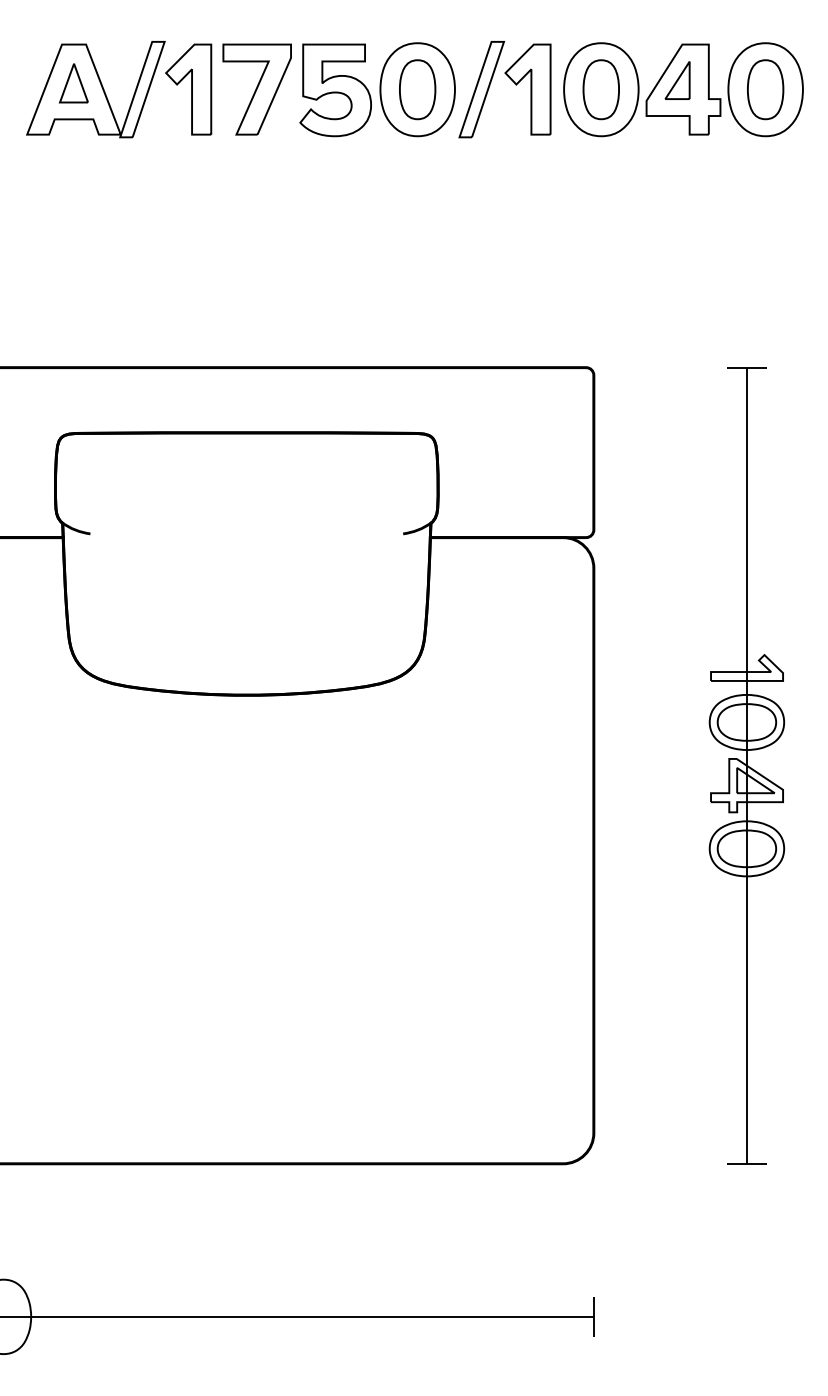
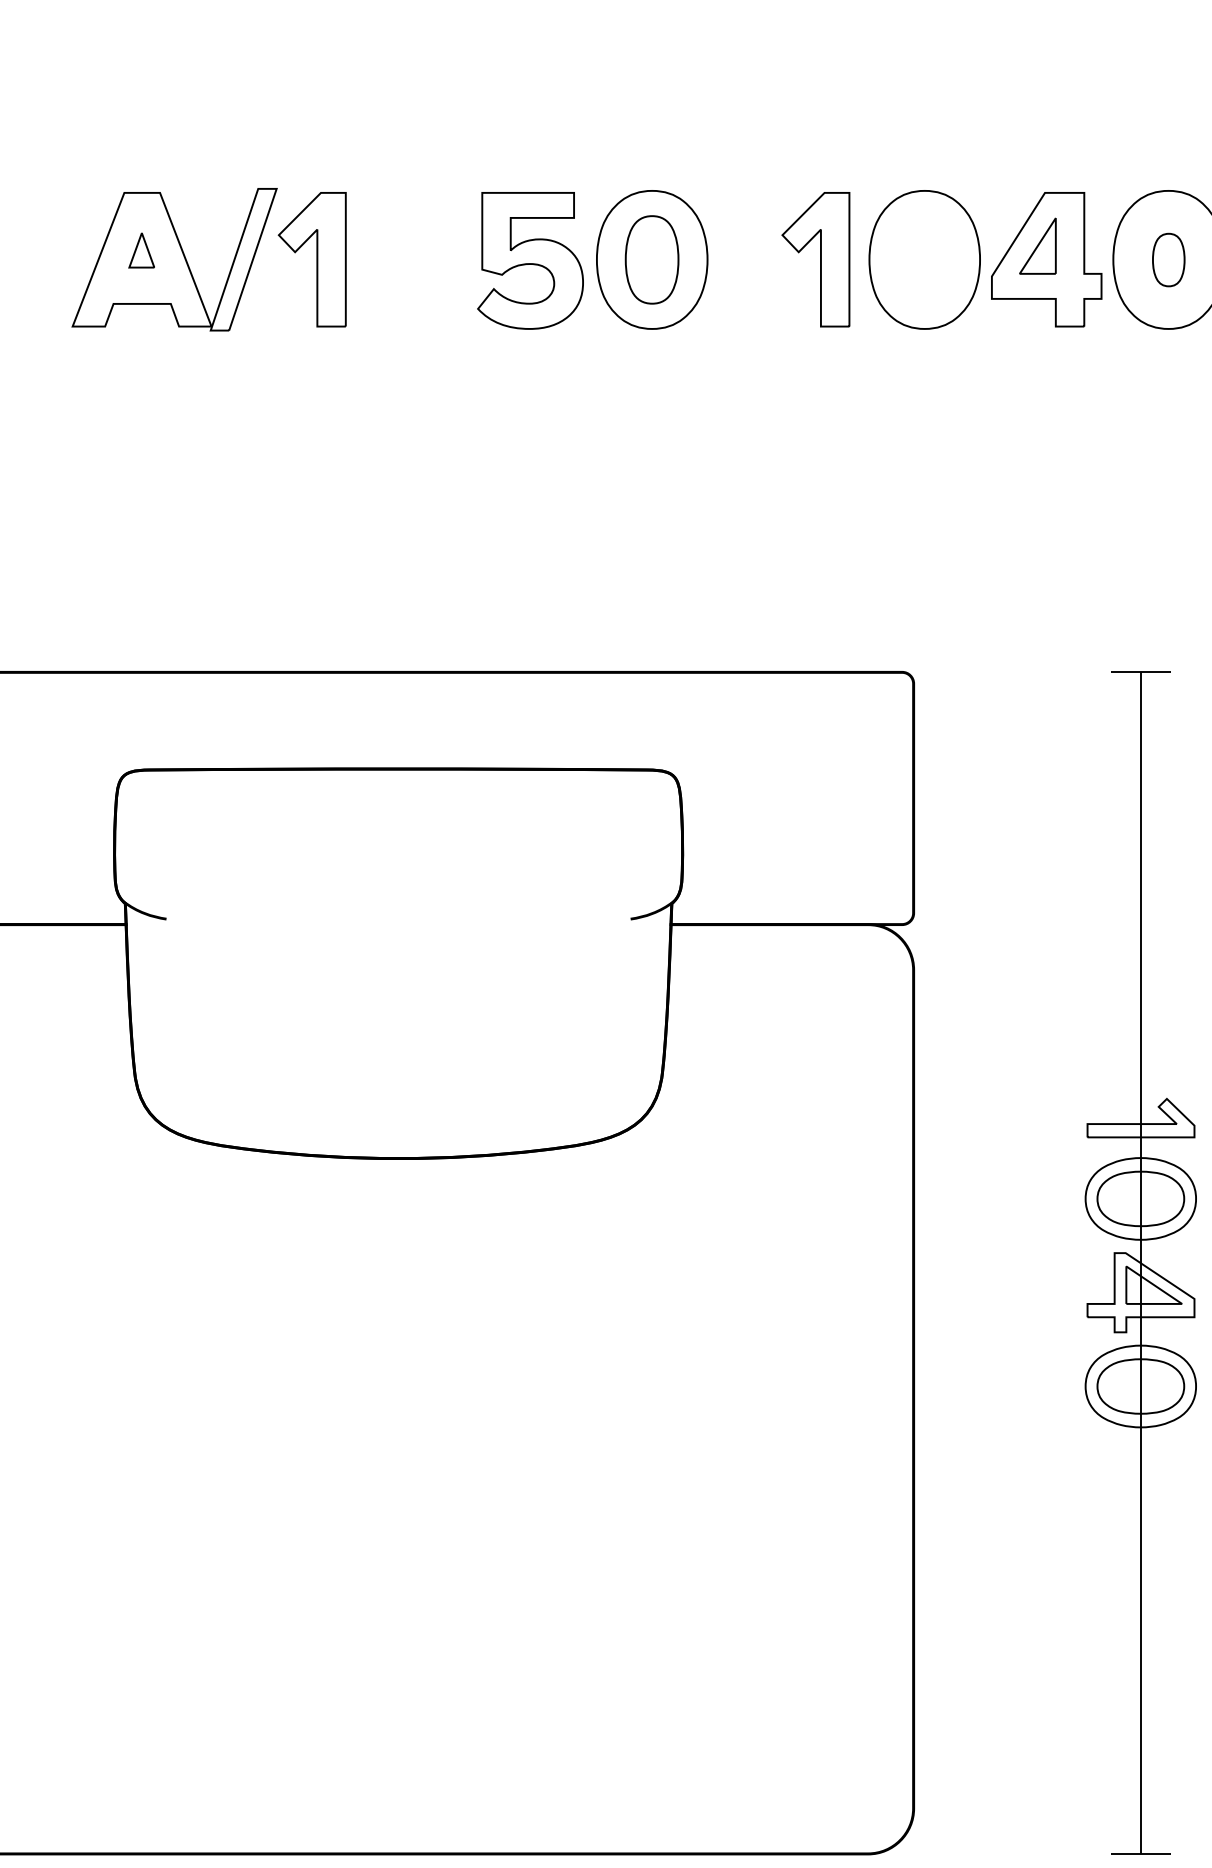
part: (73, 83) -> (141, 250), size x0.6
part: (256, 89) -> (412, 259), removed
part: (481, 89) -> (746, 259), removed
part: (600, 89) -> (923, 259), removed
part: (765, 89) -> (1168, 259), size x0.6

